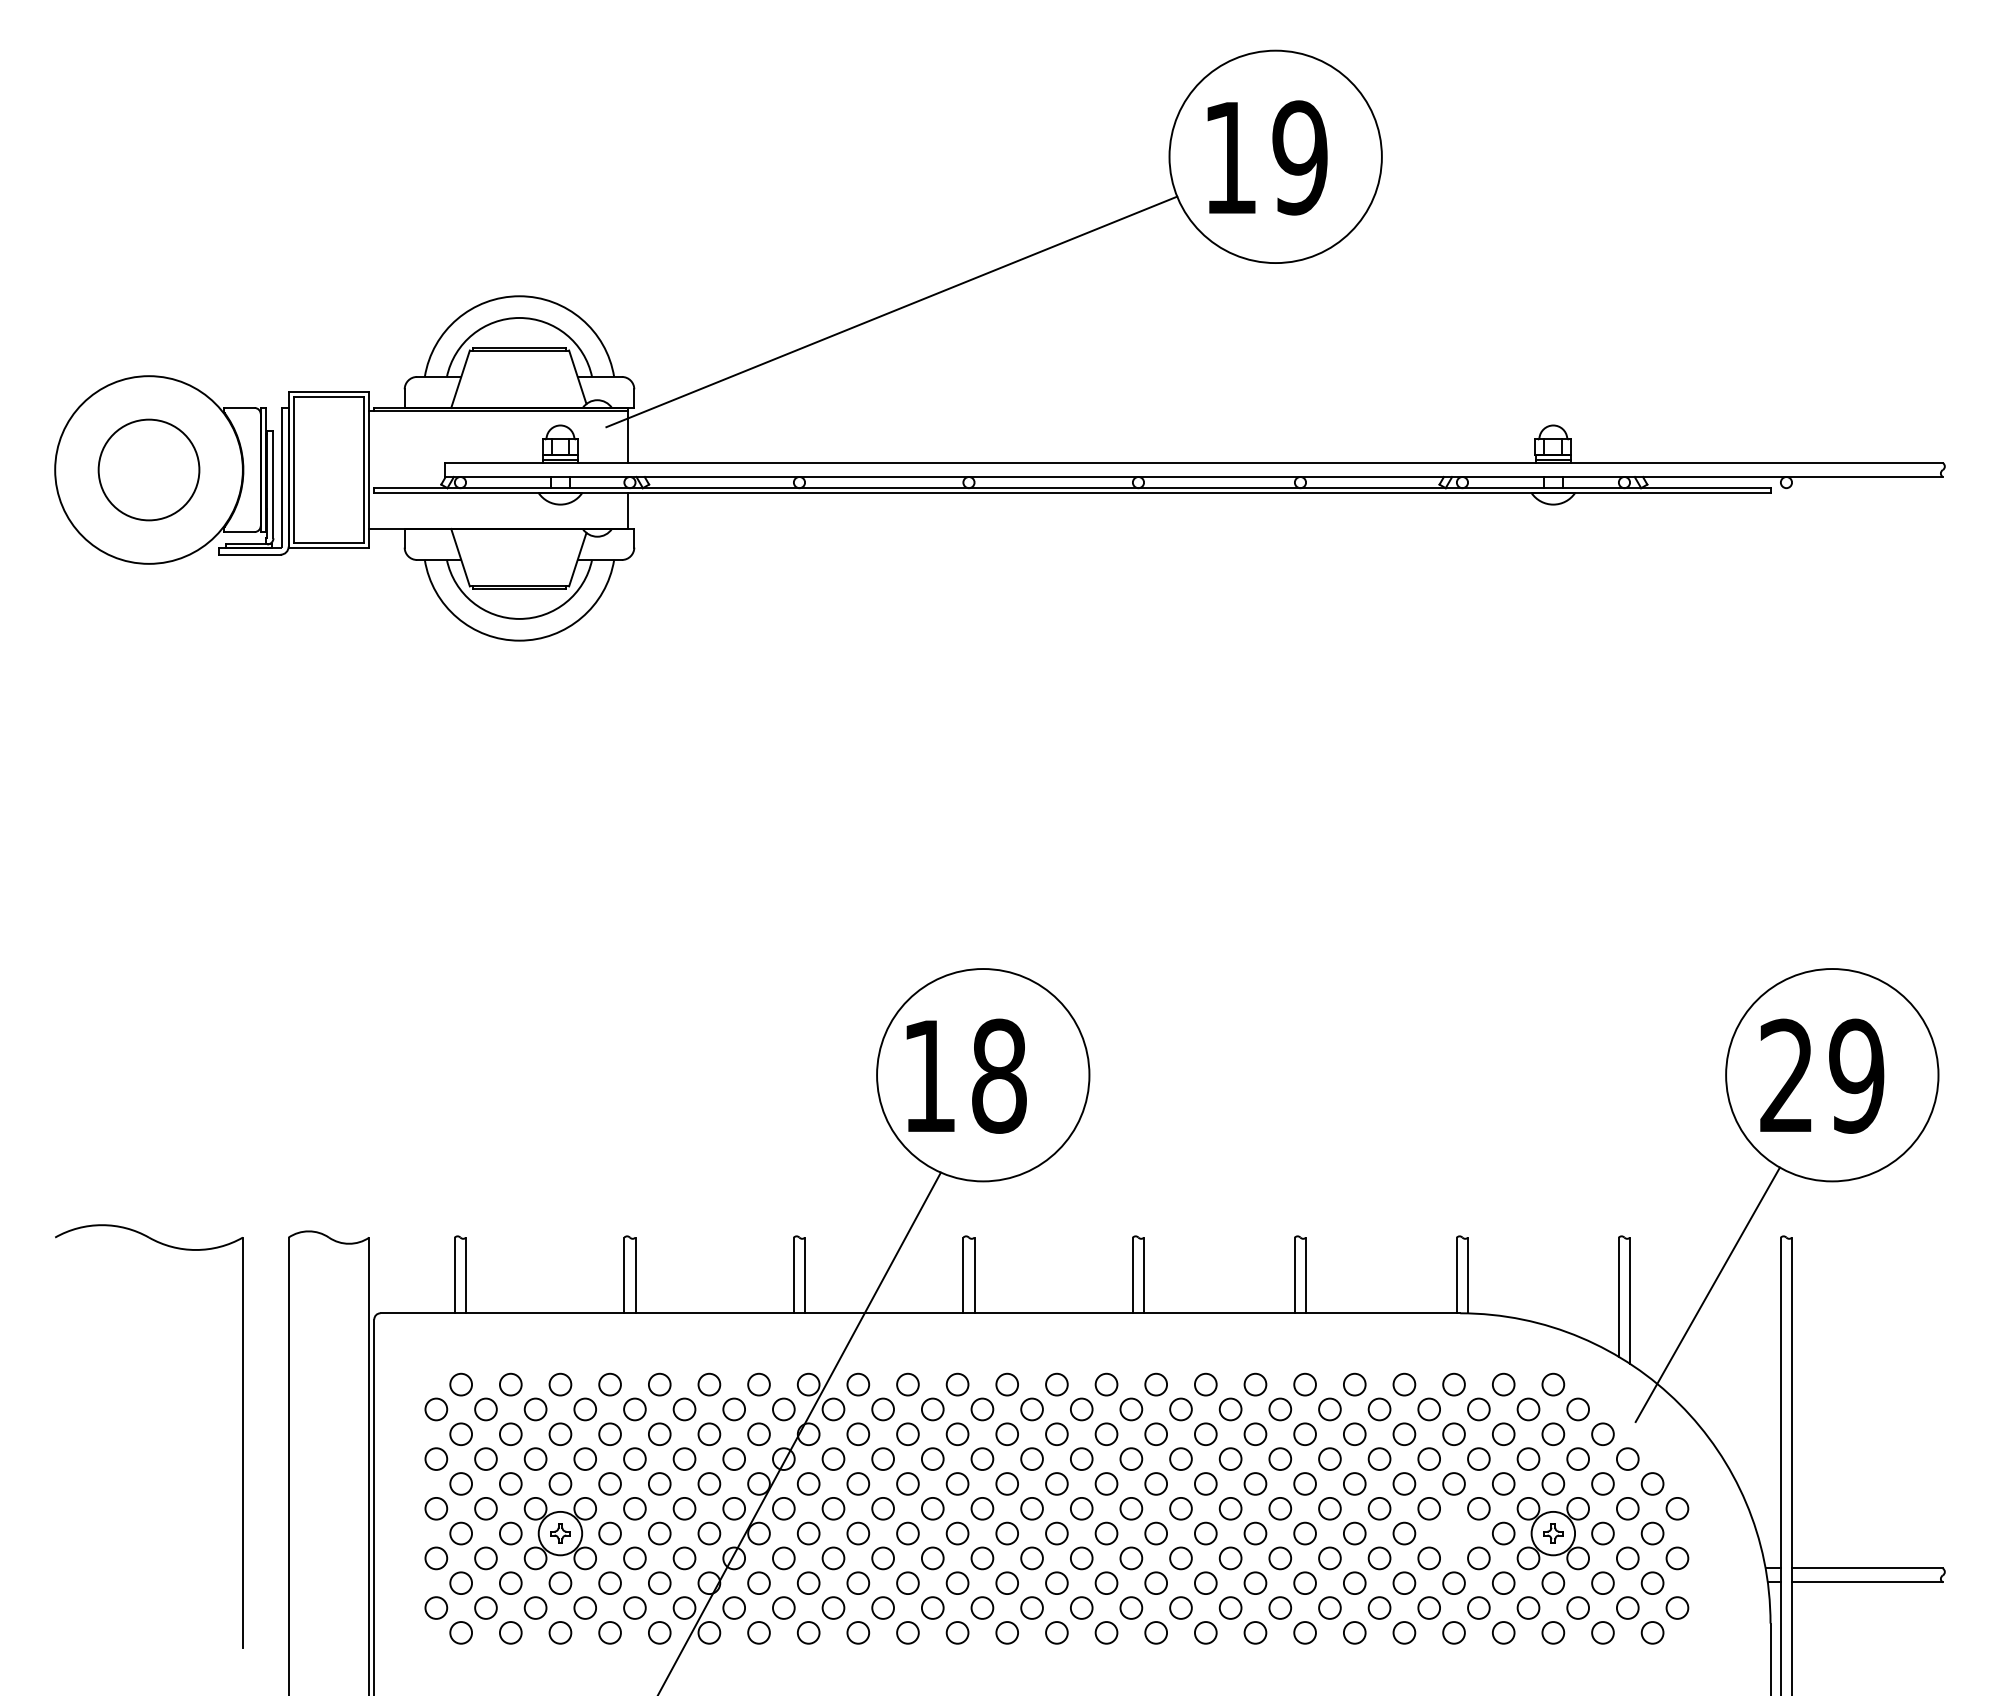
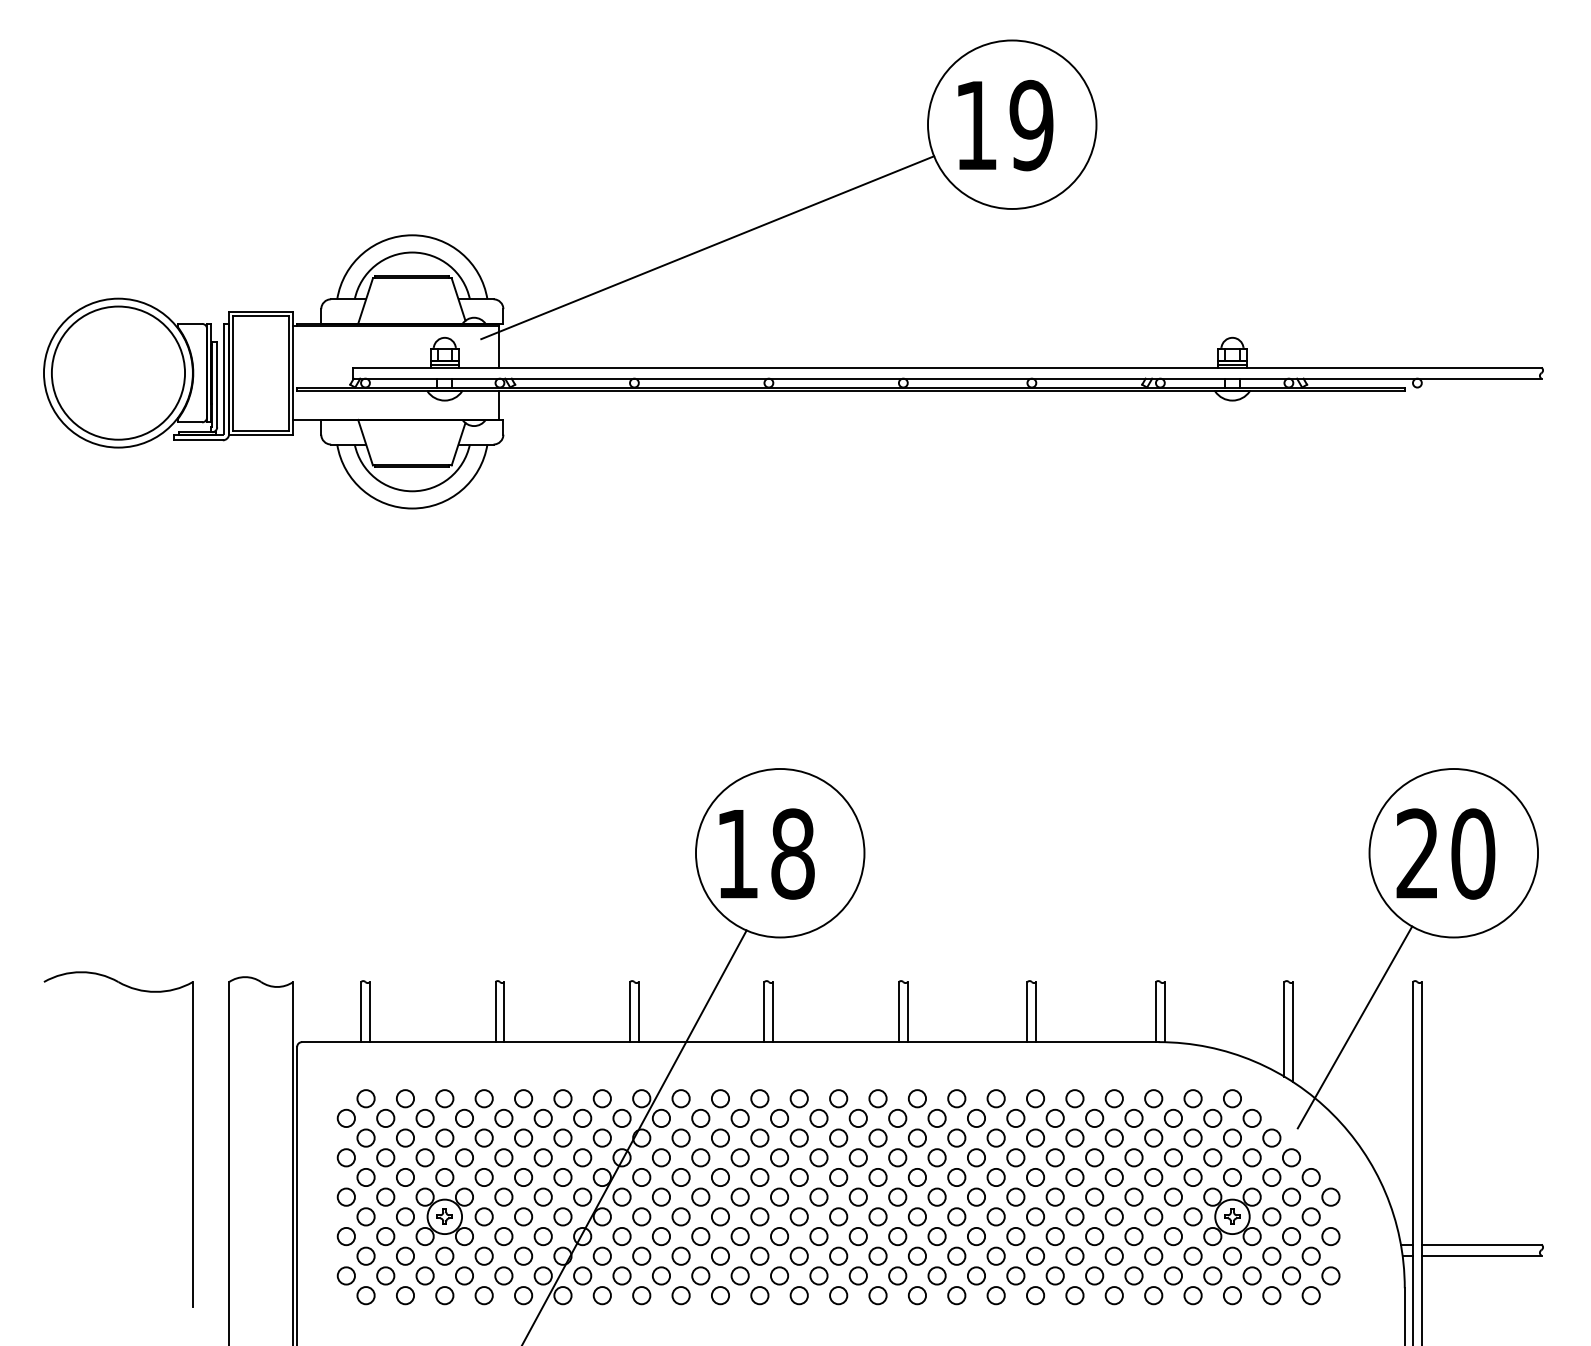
circle: (148, 469) -> (118, 372), size x1.67
text: (1856, 1075) -> (1472, 853), 29 -> 20
circle: (1453, 1533) -> (1153, 1216), added

